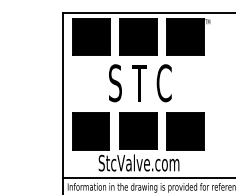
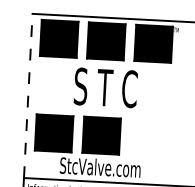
line: (63, 94) -> (28, 95), solid -> dashed
part: (185, 131) -> (148, 138), removed

